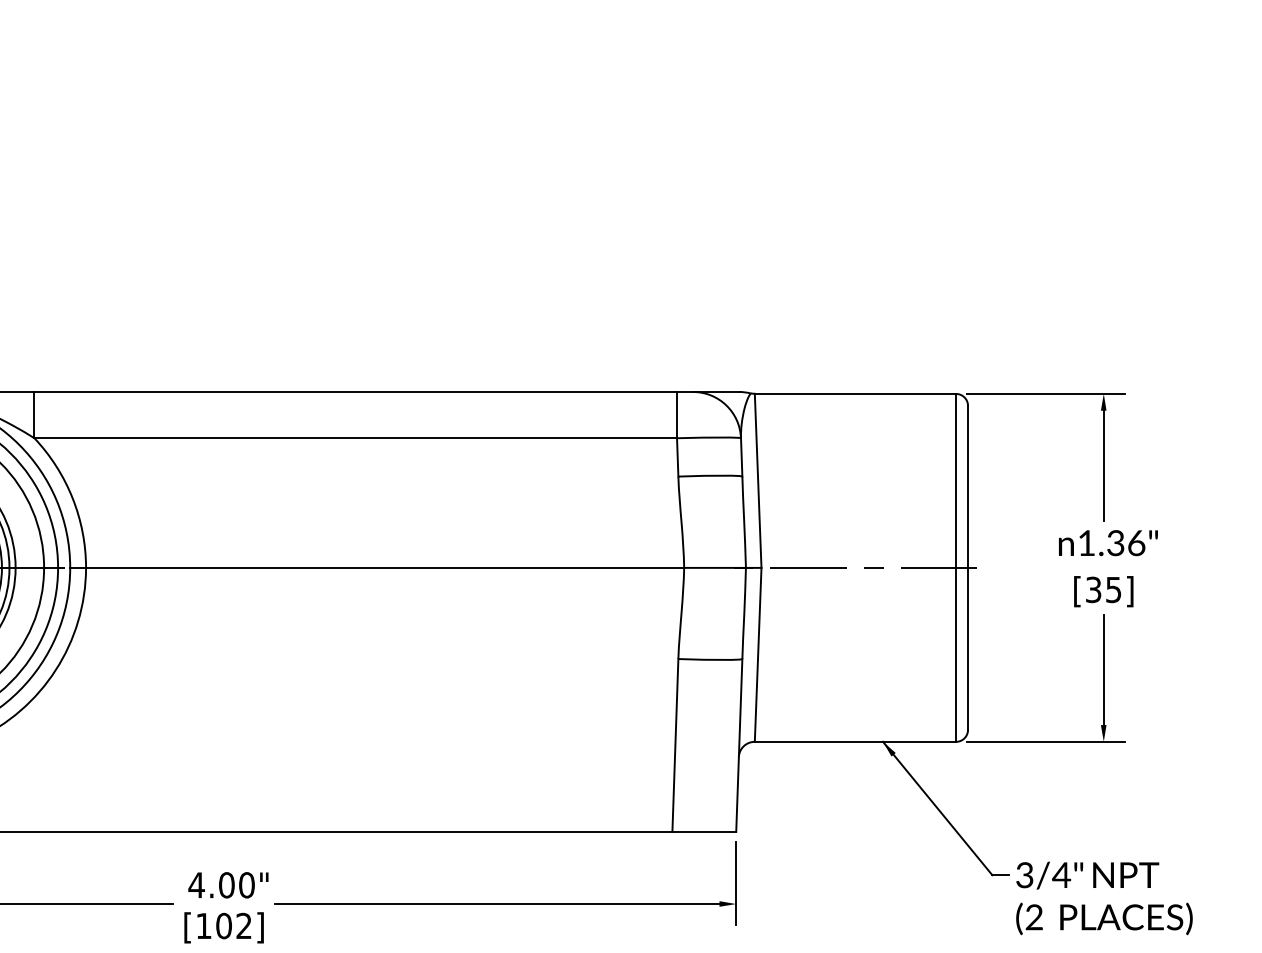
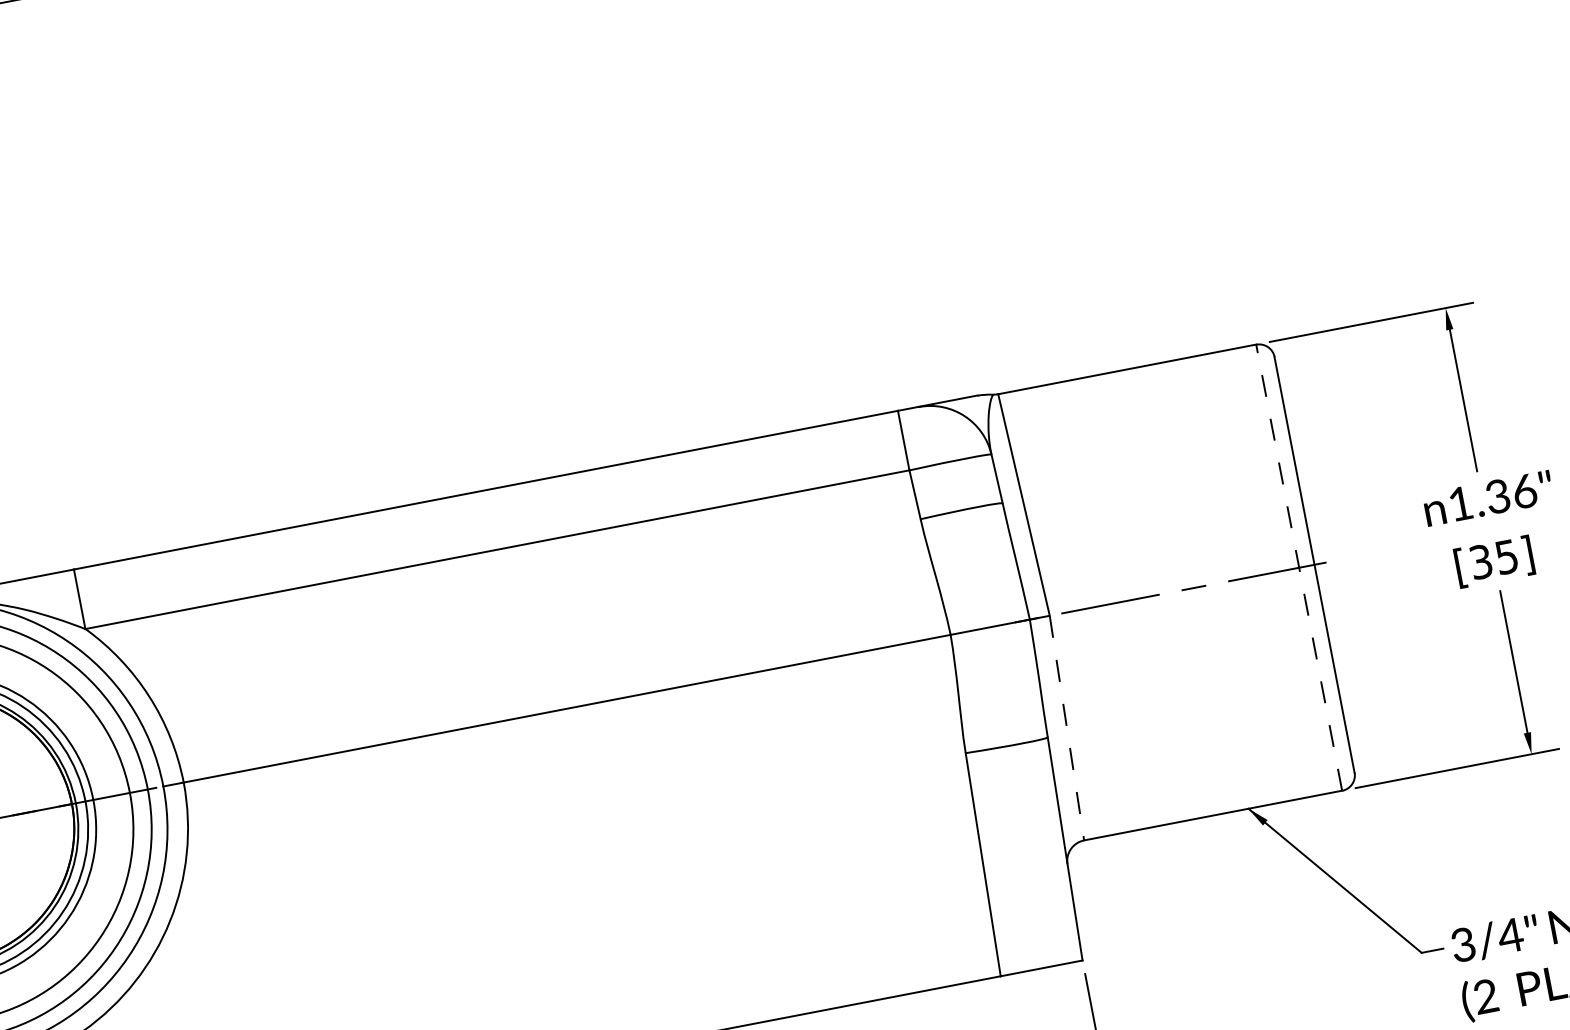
line: (956, 567) -> (1299, 567), solid -> dashed
line: (758, 655) -> (1067, 728), solid -> dashed

